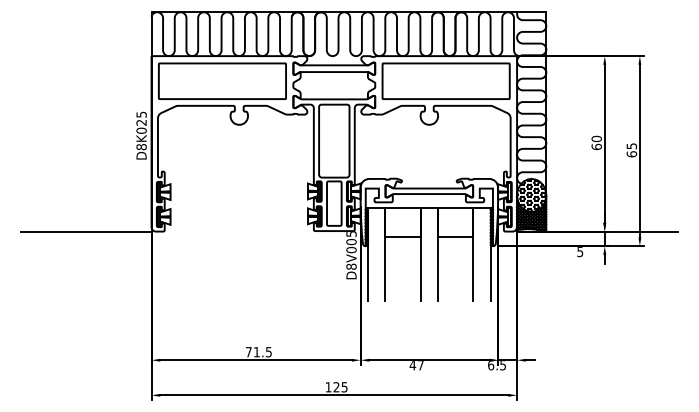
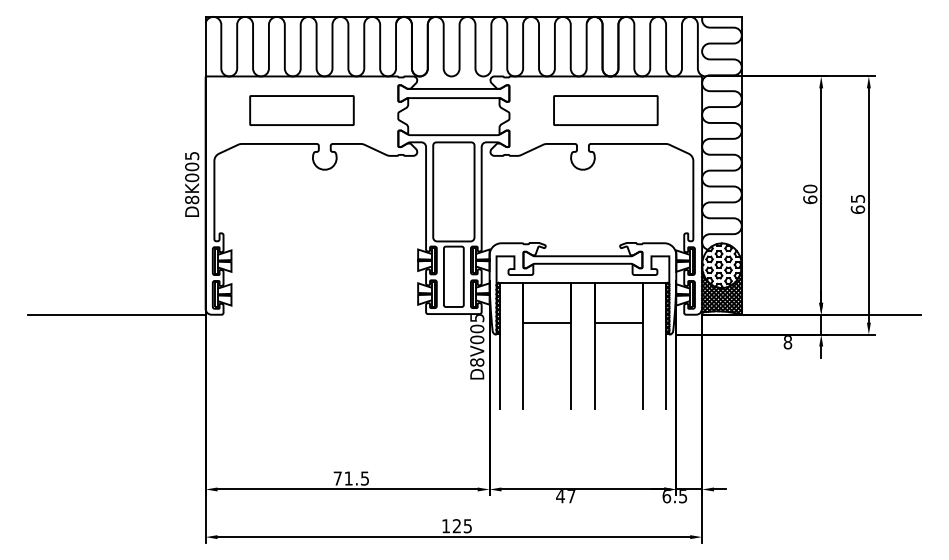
part: (222, 81) -> (301, 110), size x0.6
part: (445, 81) -> (605, 110), size x0.6
text: (141, 122) -> (192, 166), D8K025 -> D8K005
text: (579, 252) -> (787, 342), 5 -> 8

